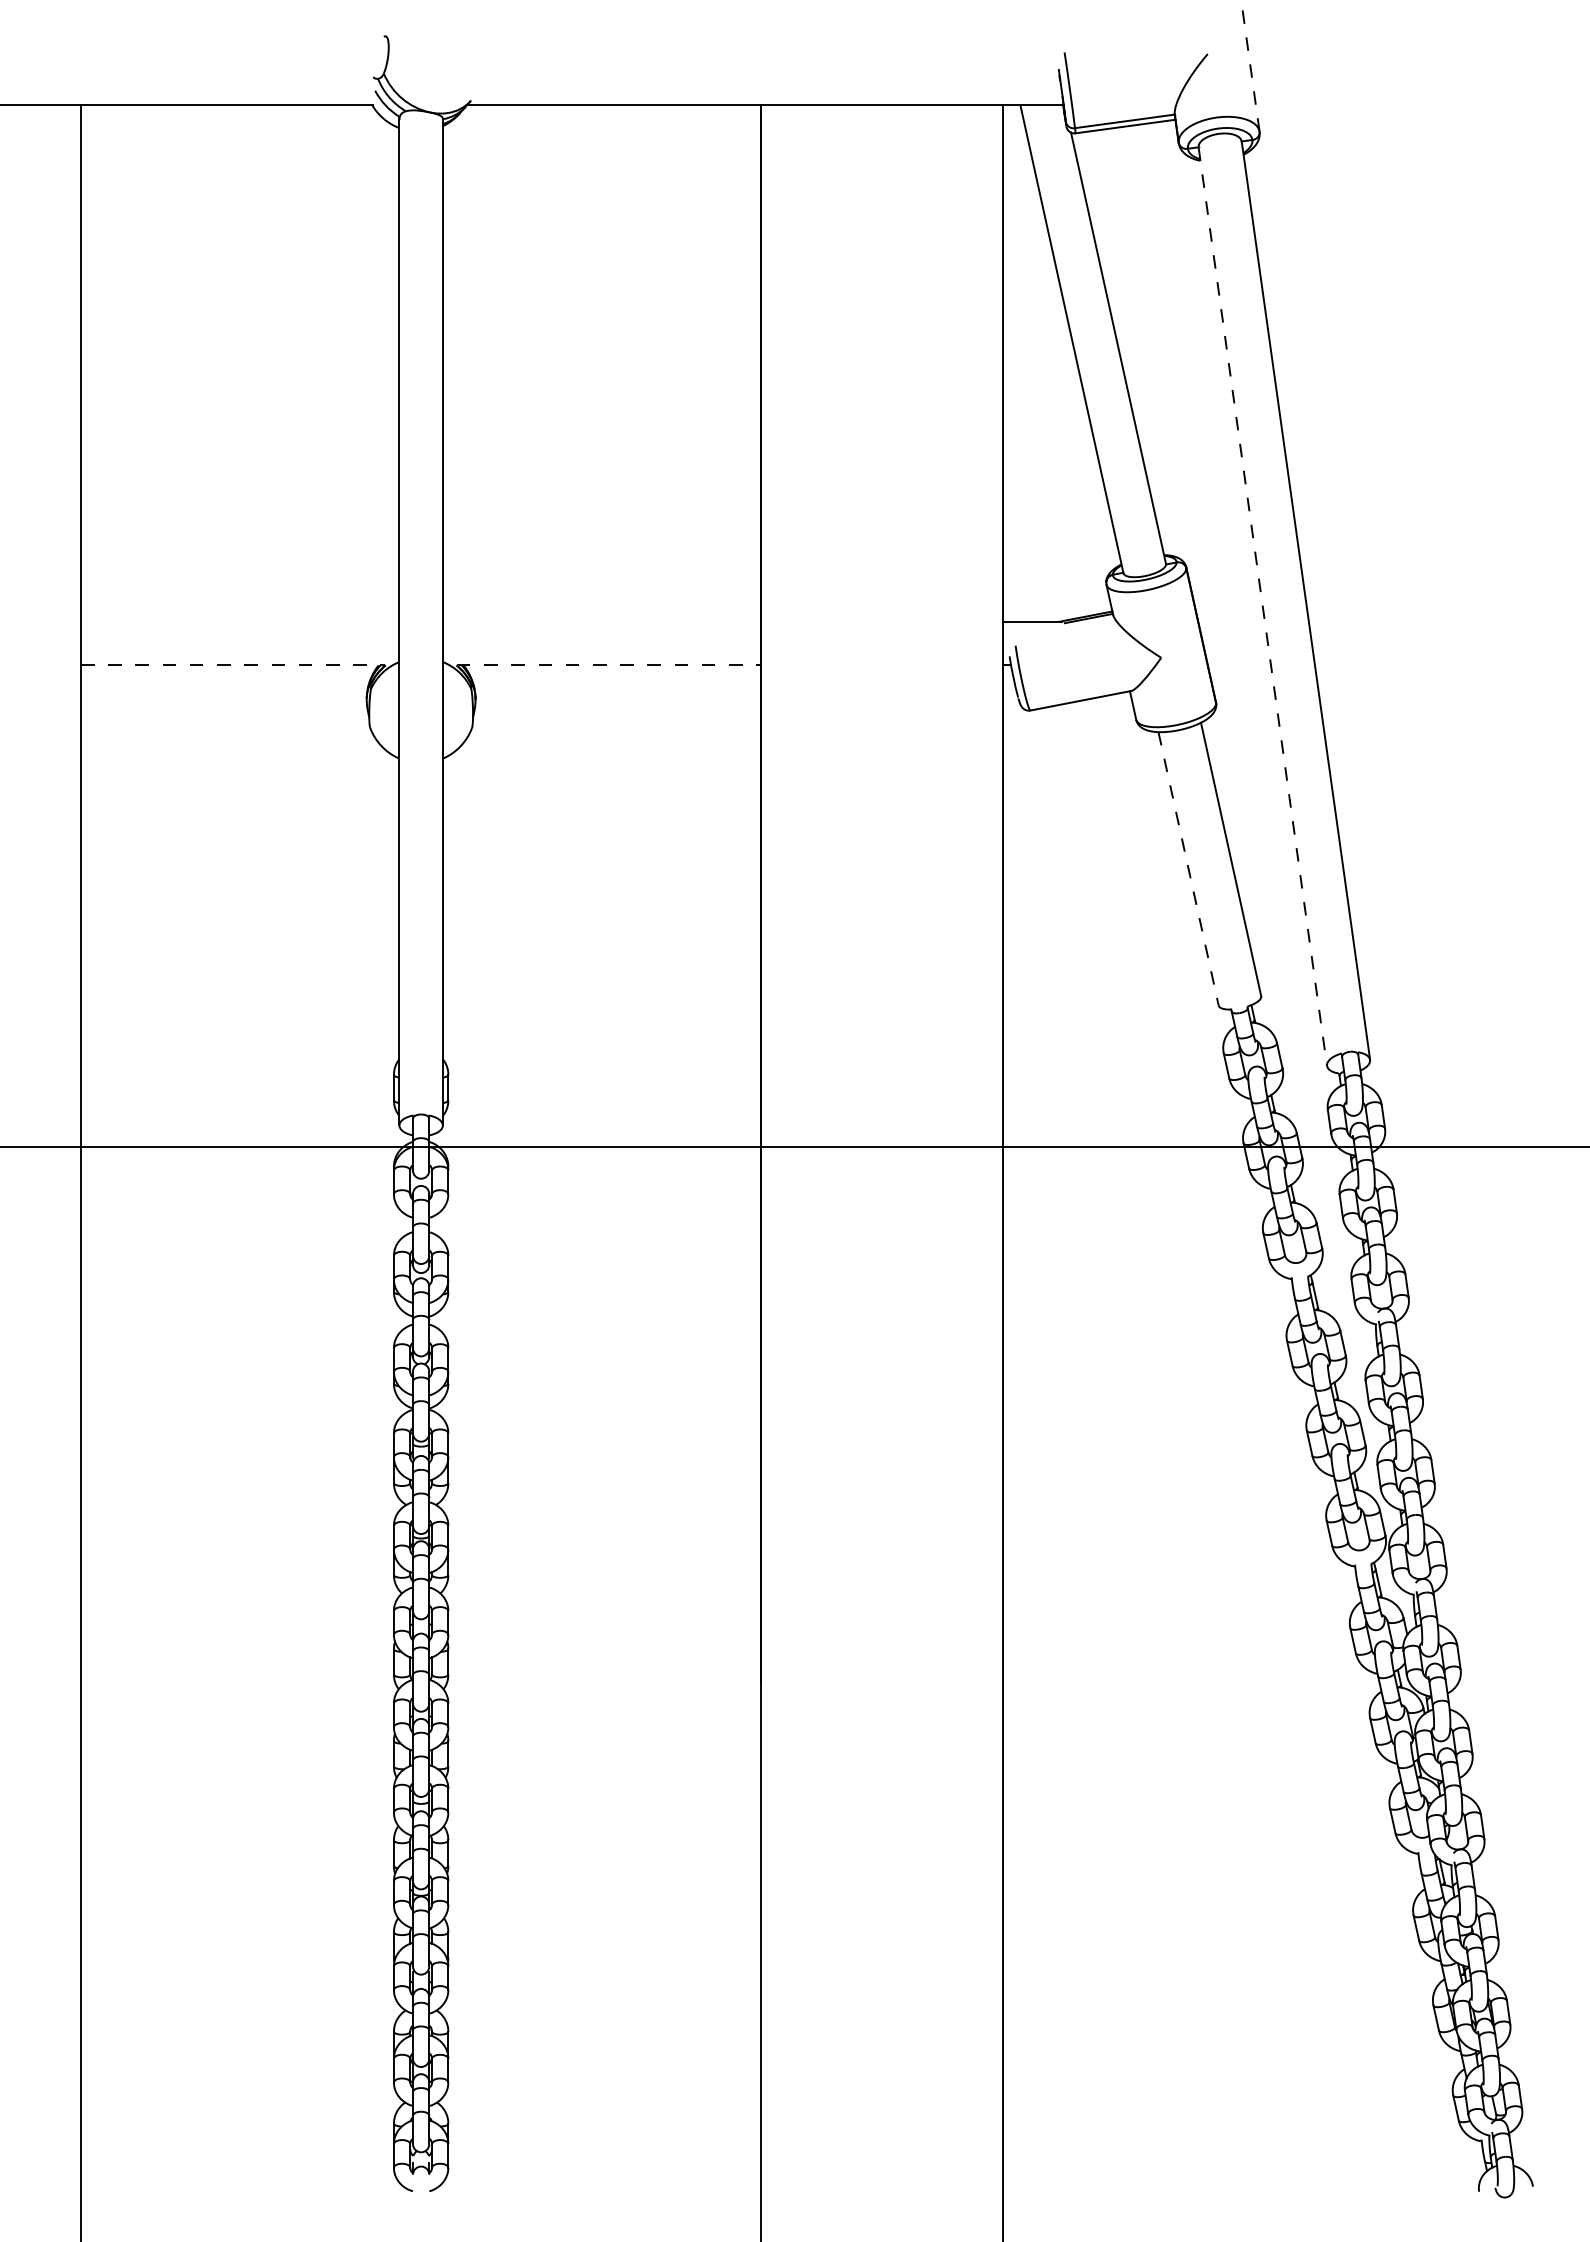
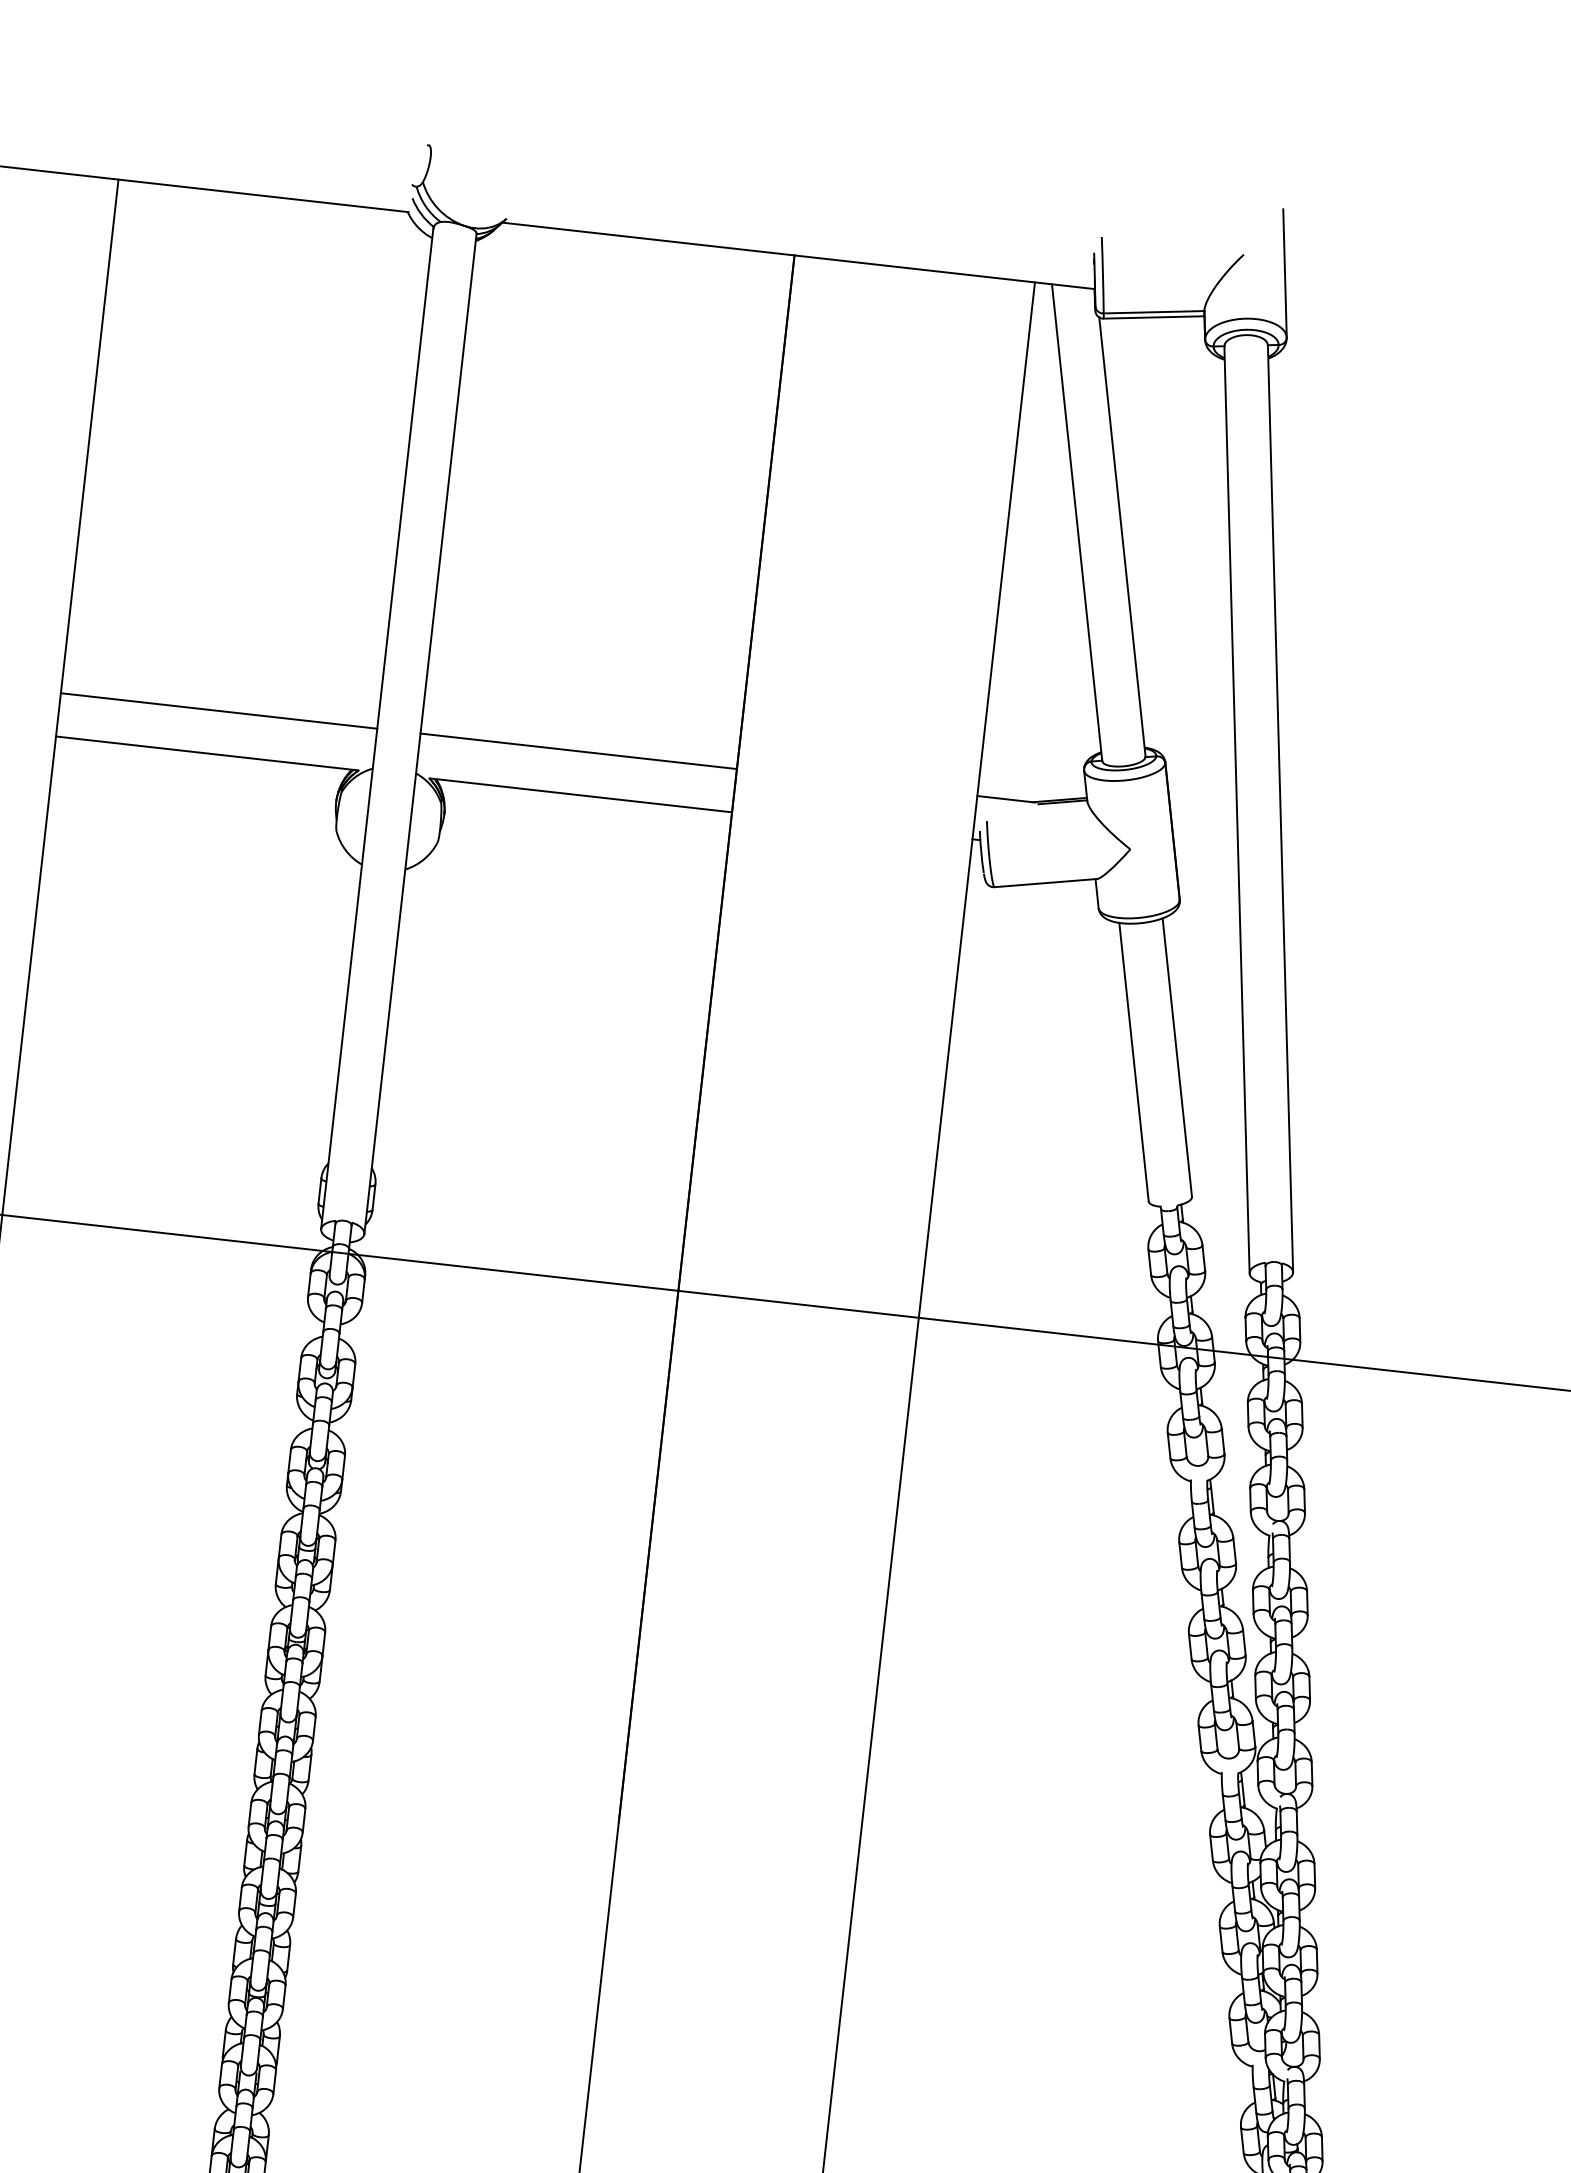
line: (1250, 67) -> (1284, 272), dashed -> solid
line: (1262, 606) -> (1236, 809), dashed -> solid
line: (240, 621) -> (219, 710), added
line: (601, 621) -> (578, 750), added
line: (233, 665) -> (207, 753), dashed -> solid
line: (609, 665) -> (581, 795), dashed -> solid
line: (1188, 869) -> (1133, 1062), dashed -> solid

